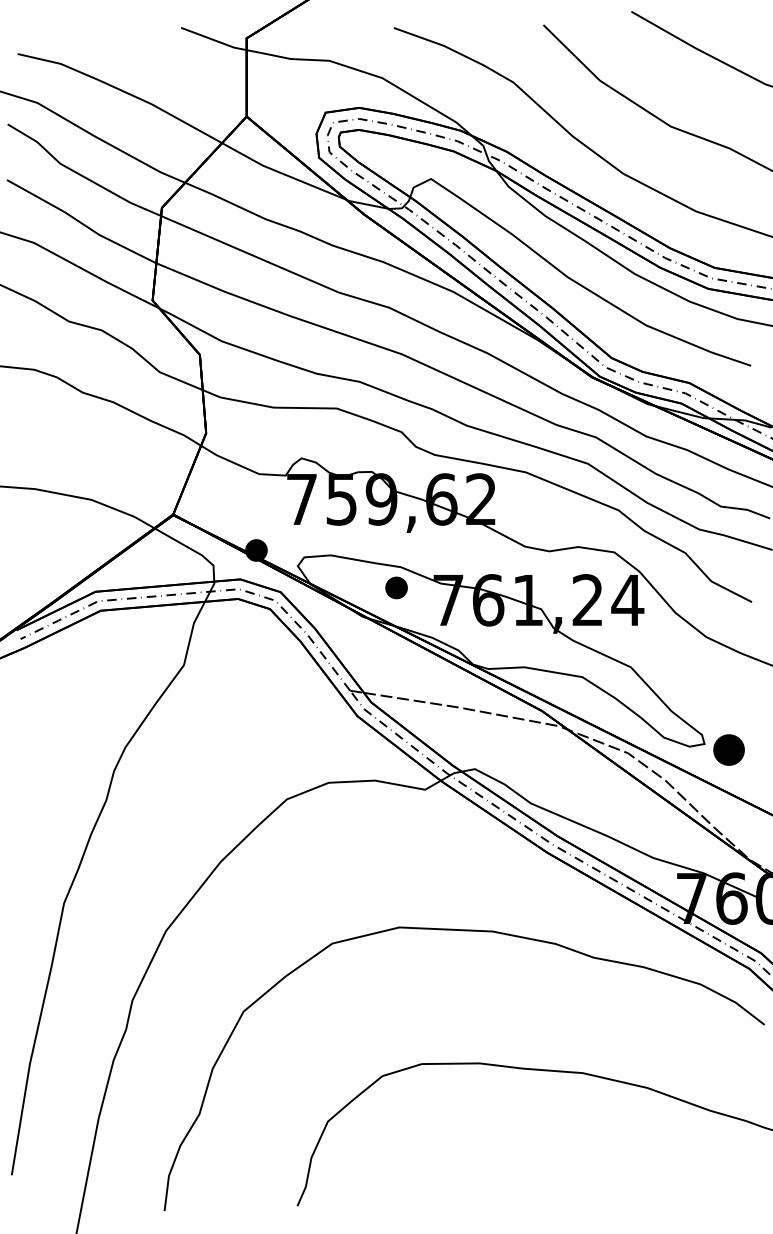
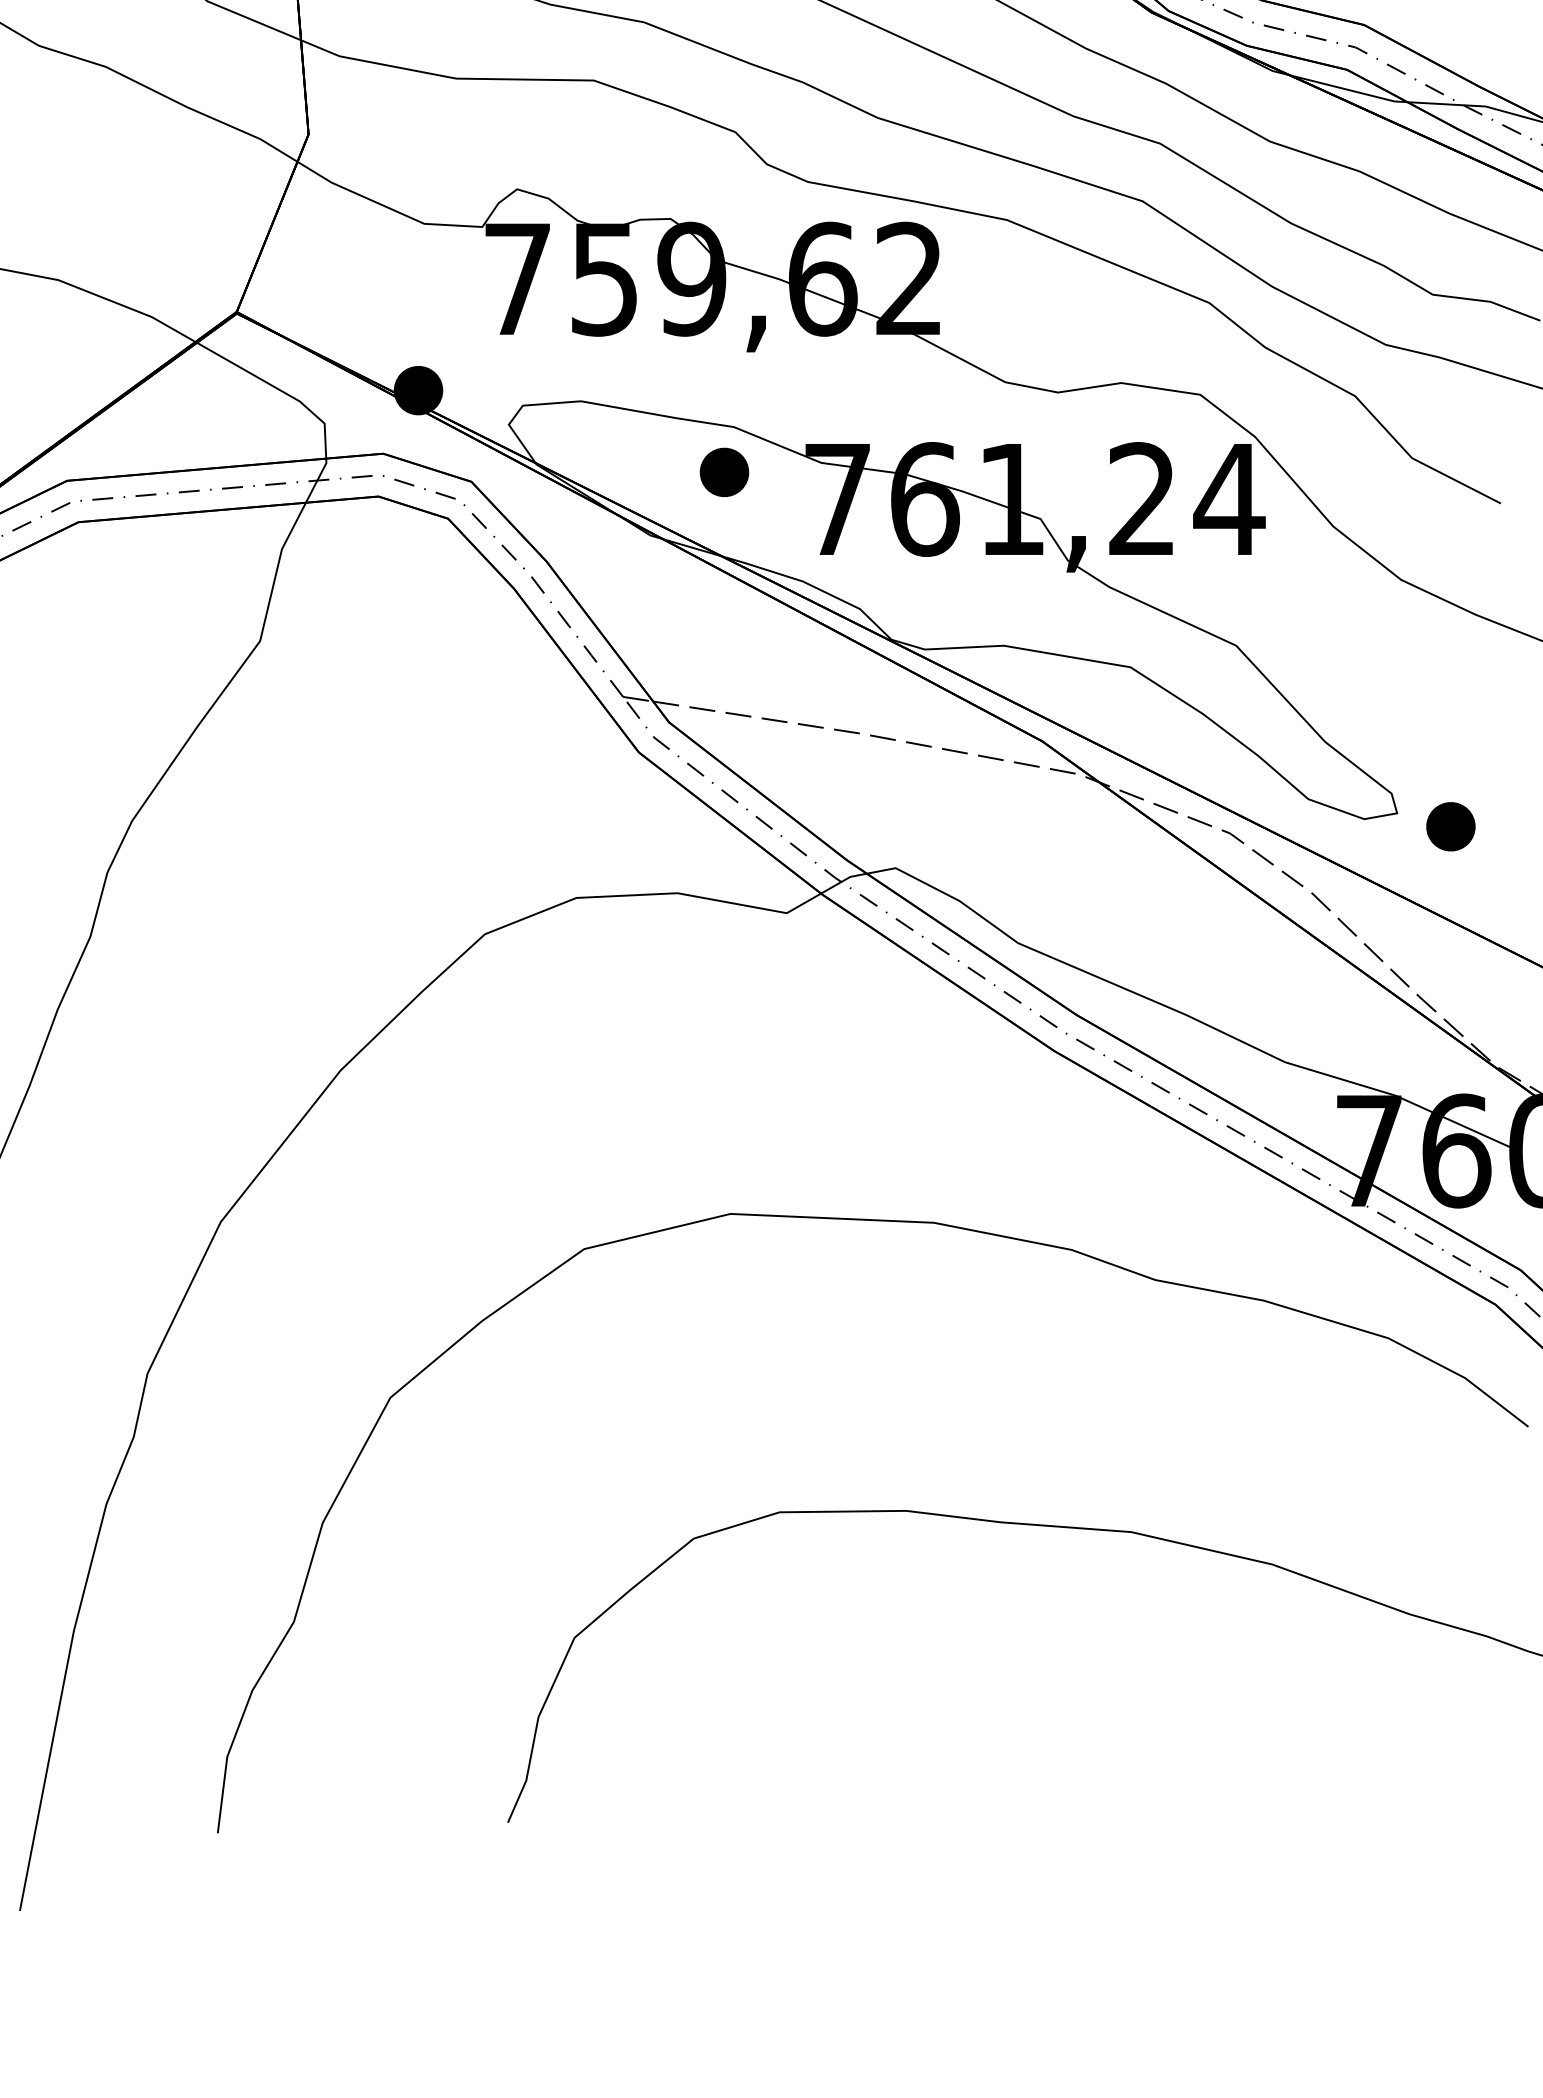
part: (729, 750) -> (1451, 827), size x0.71

